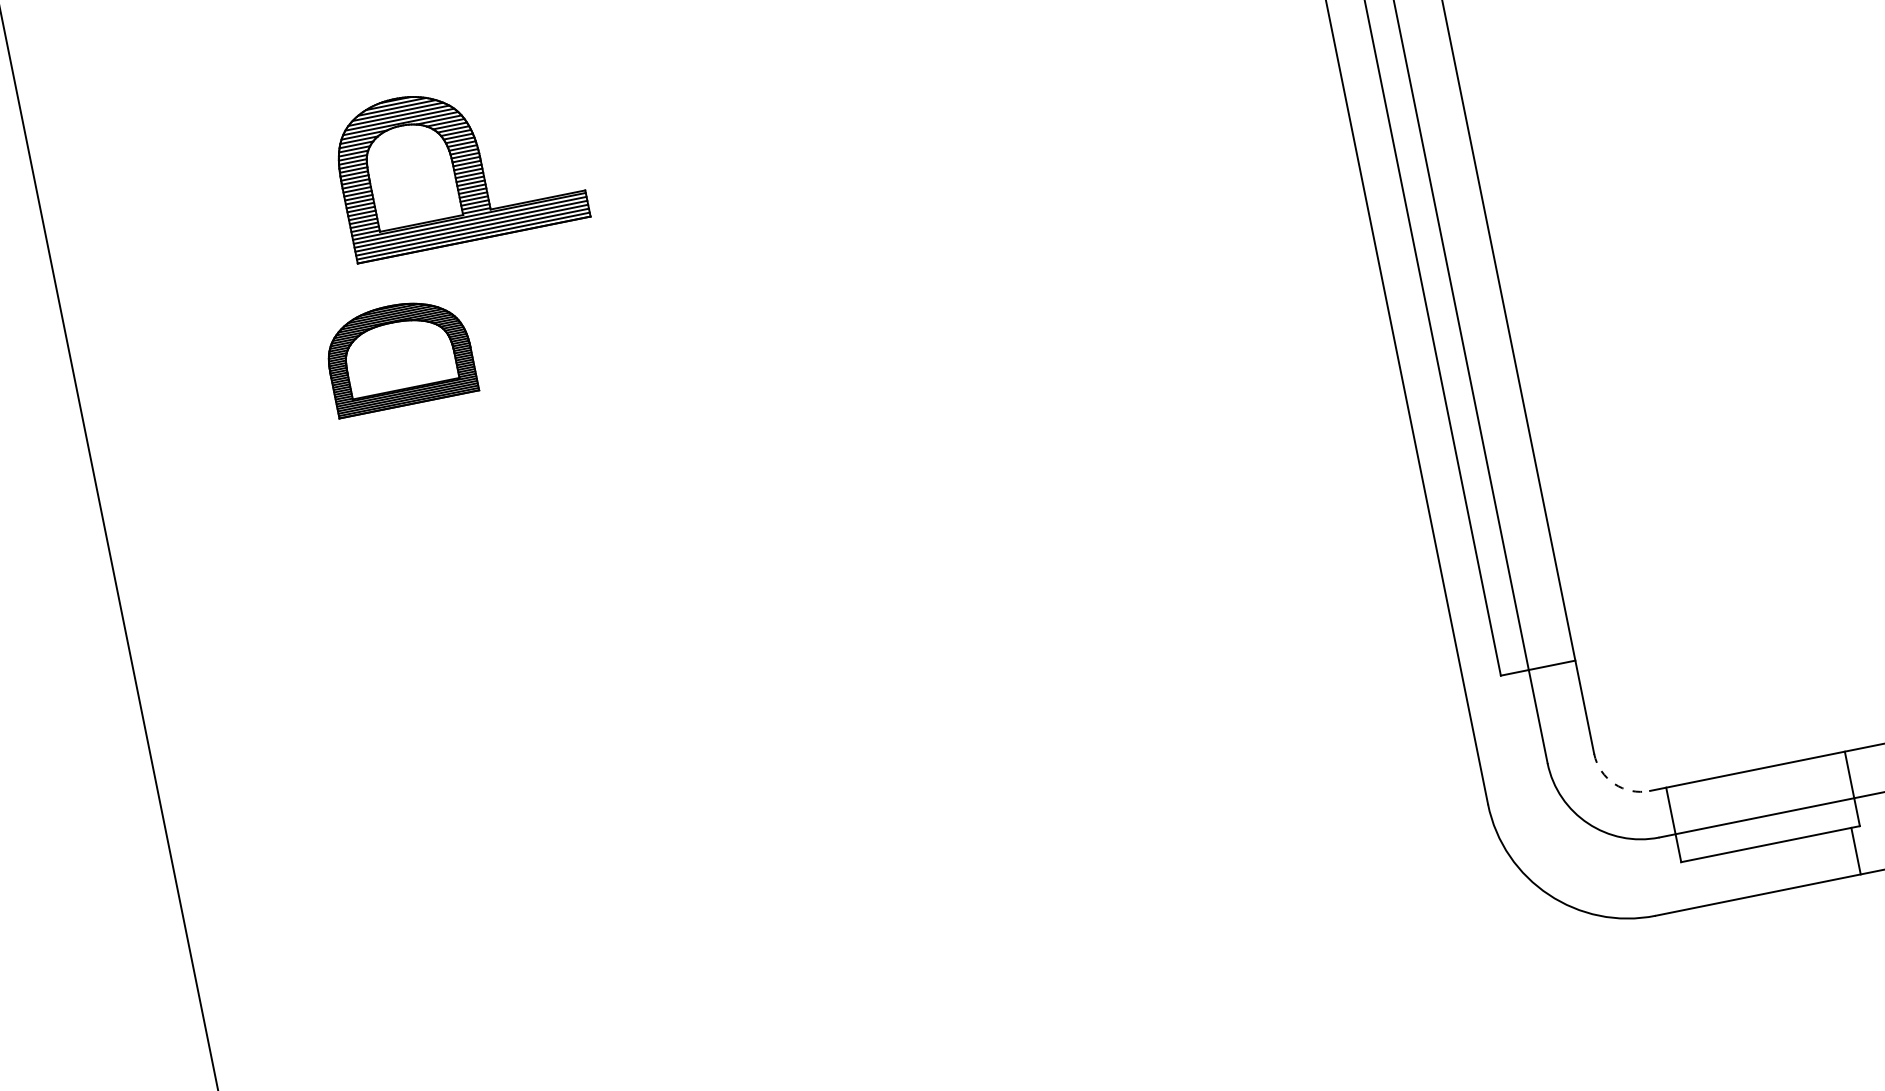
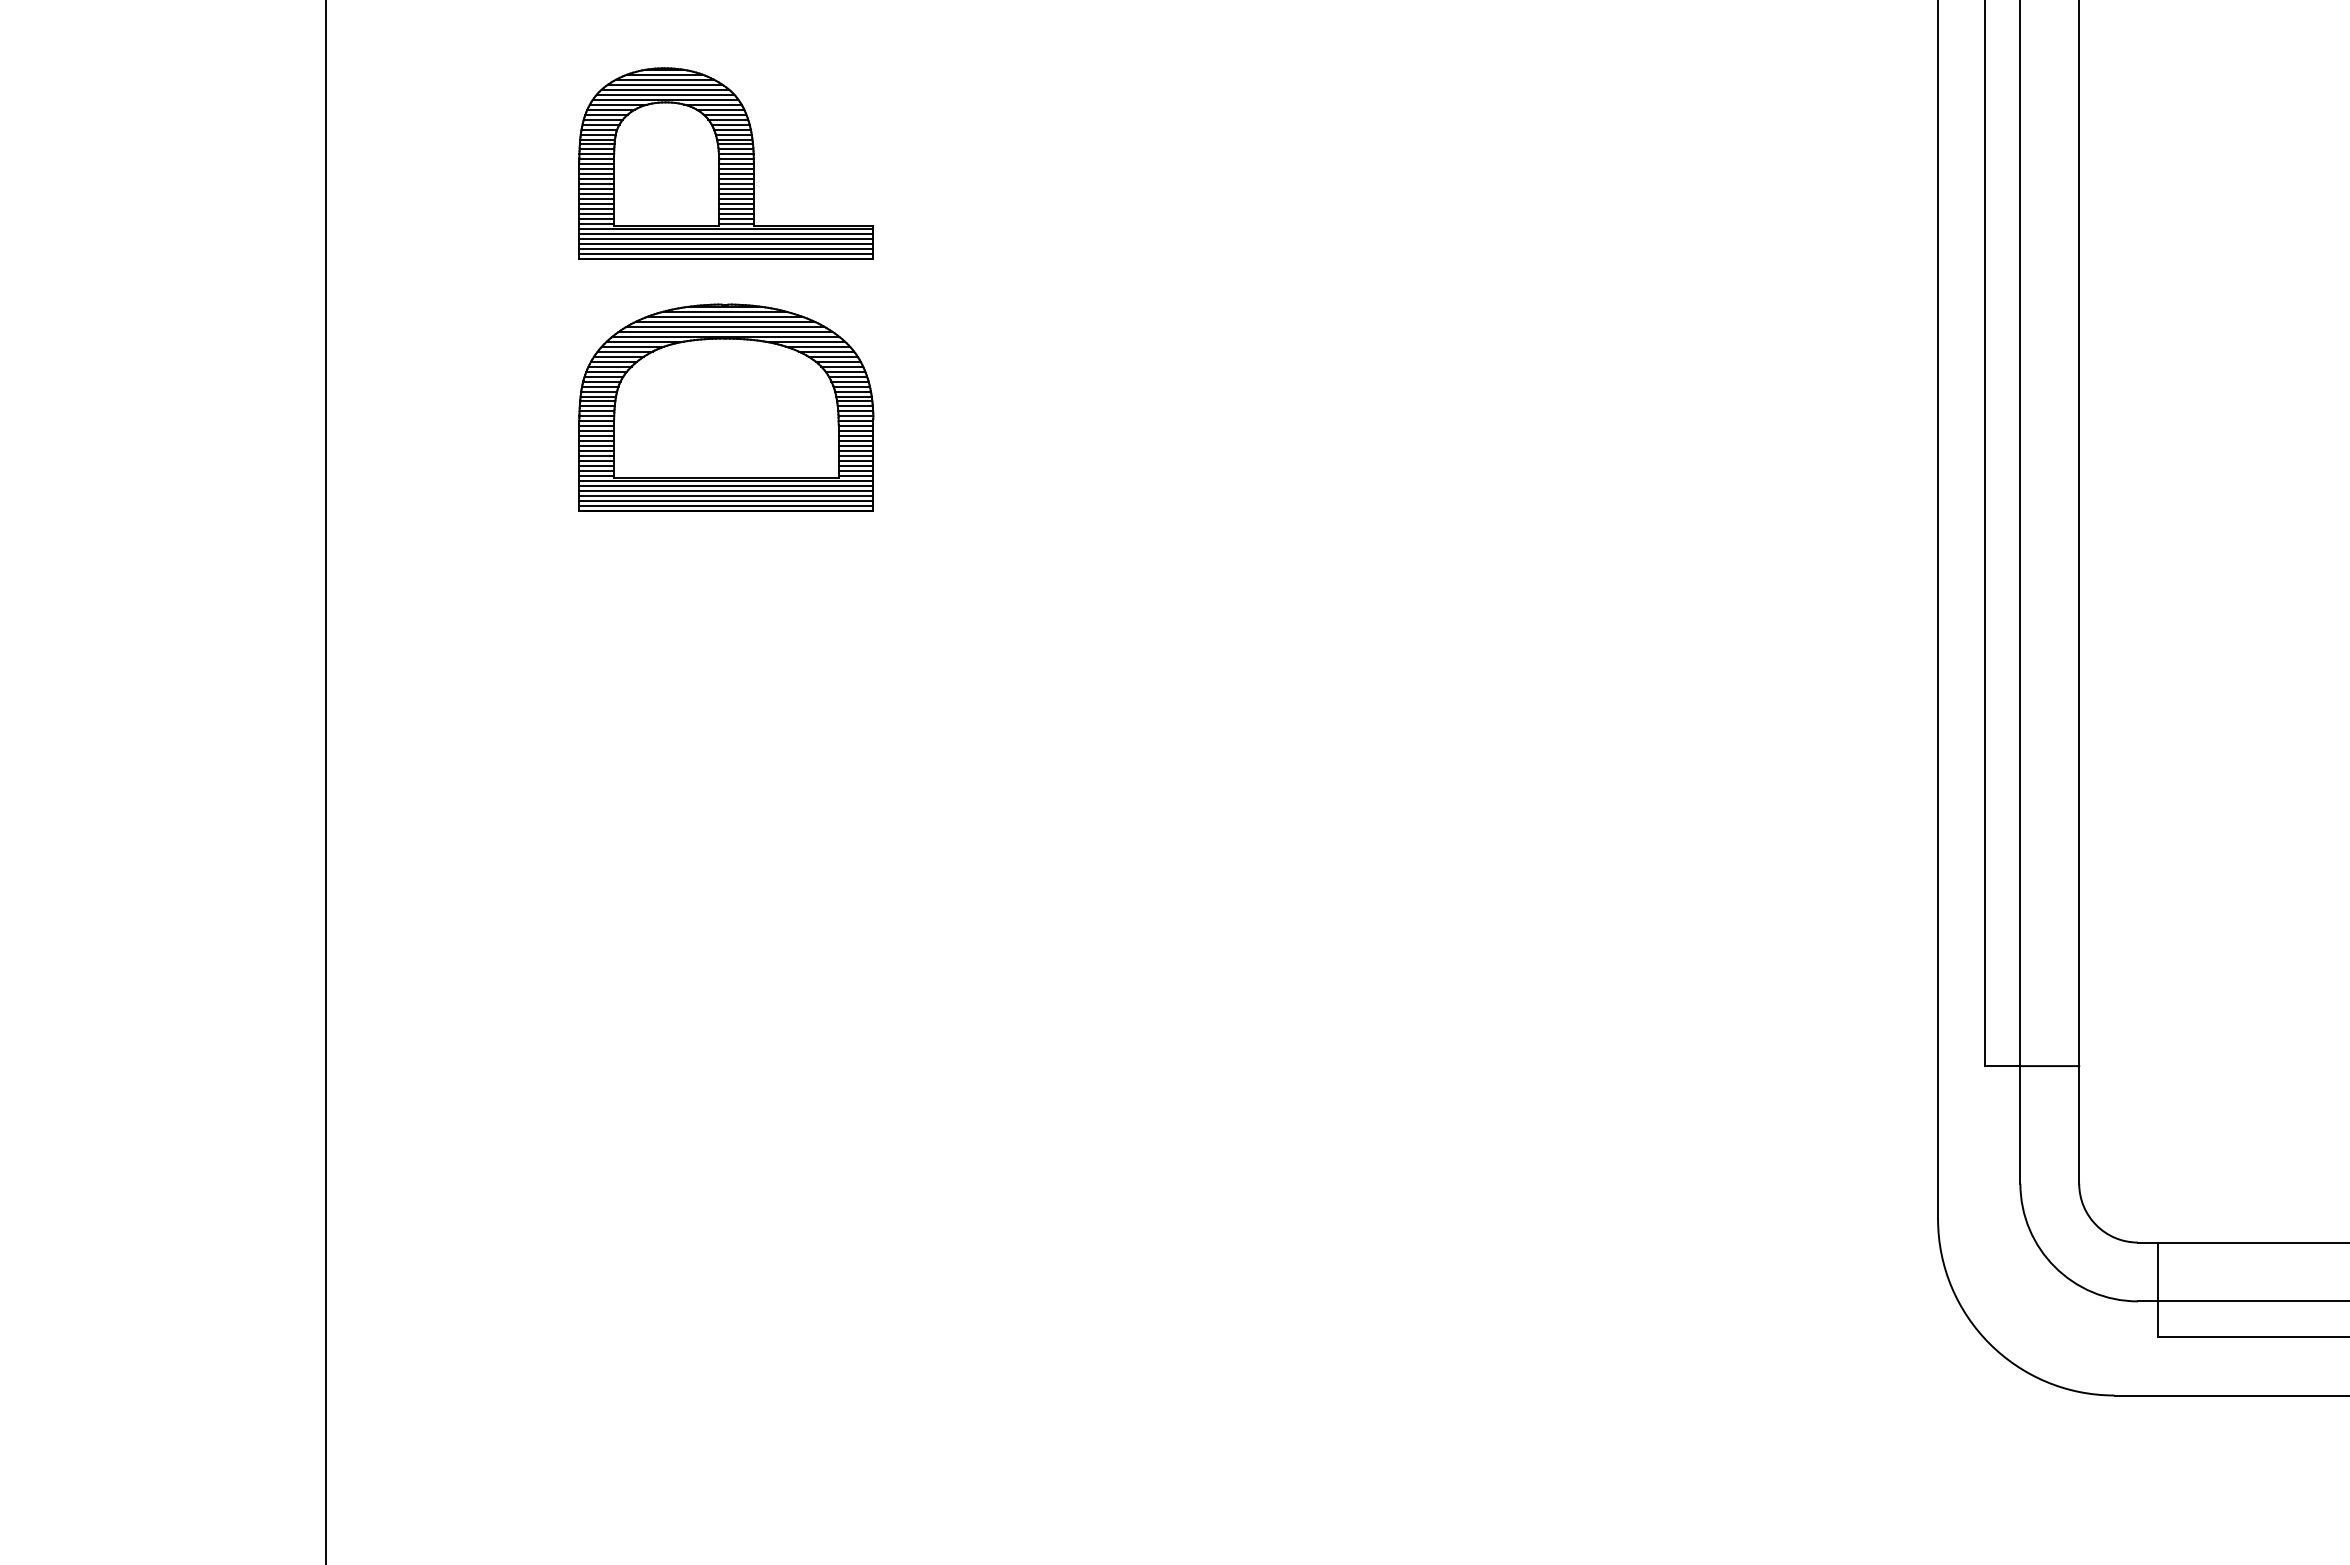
part: (458, 164) -> (725, 163), moved
part: (399, 355) -> (726, 407), size x1.67
arc: (1614, 784) -> (2096, 1225), dashed -> solid

